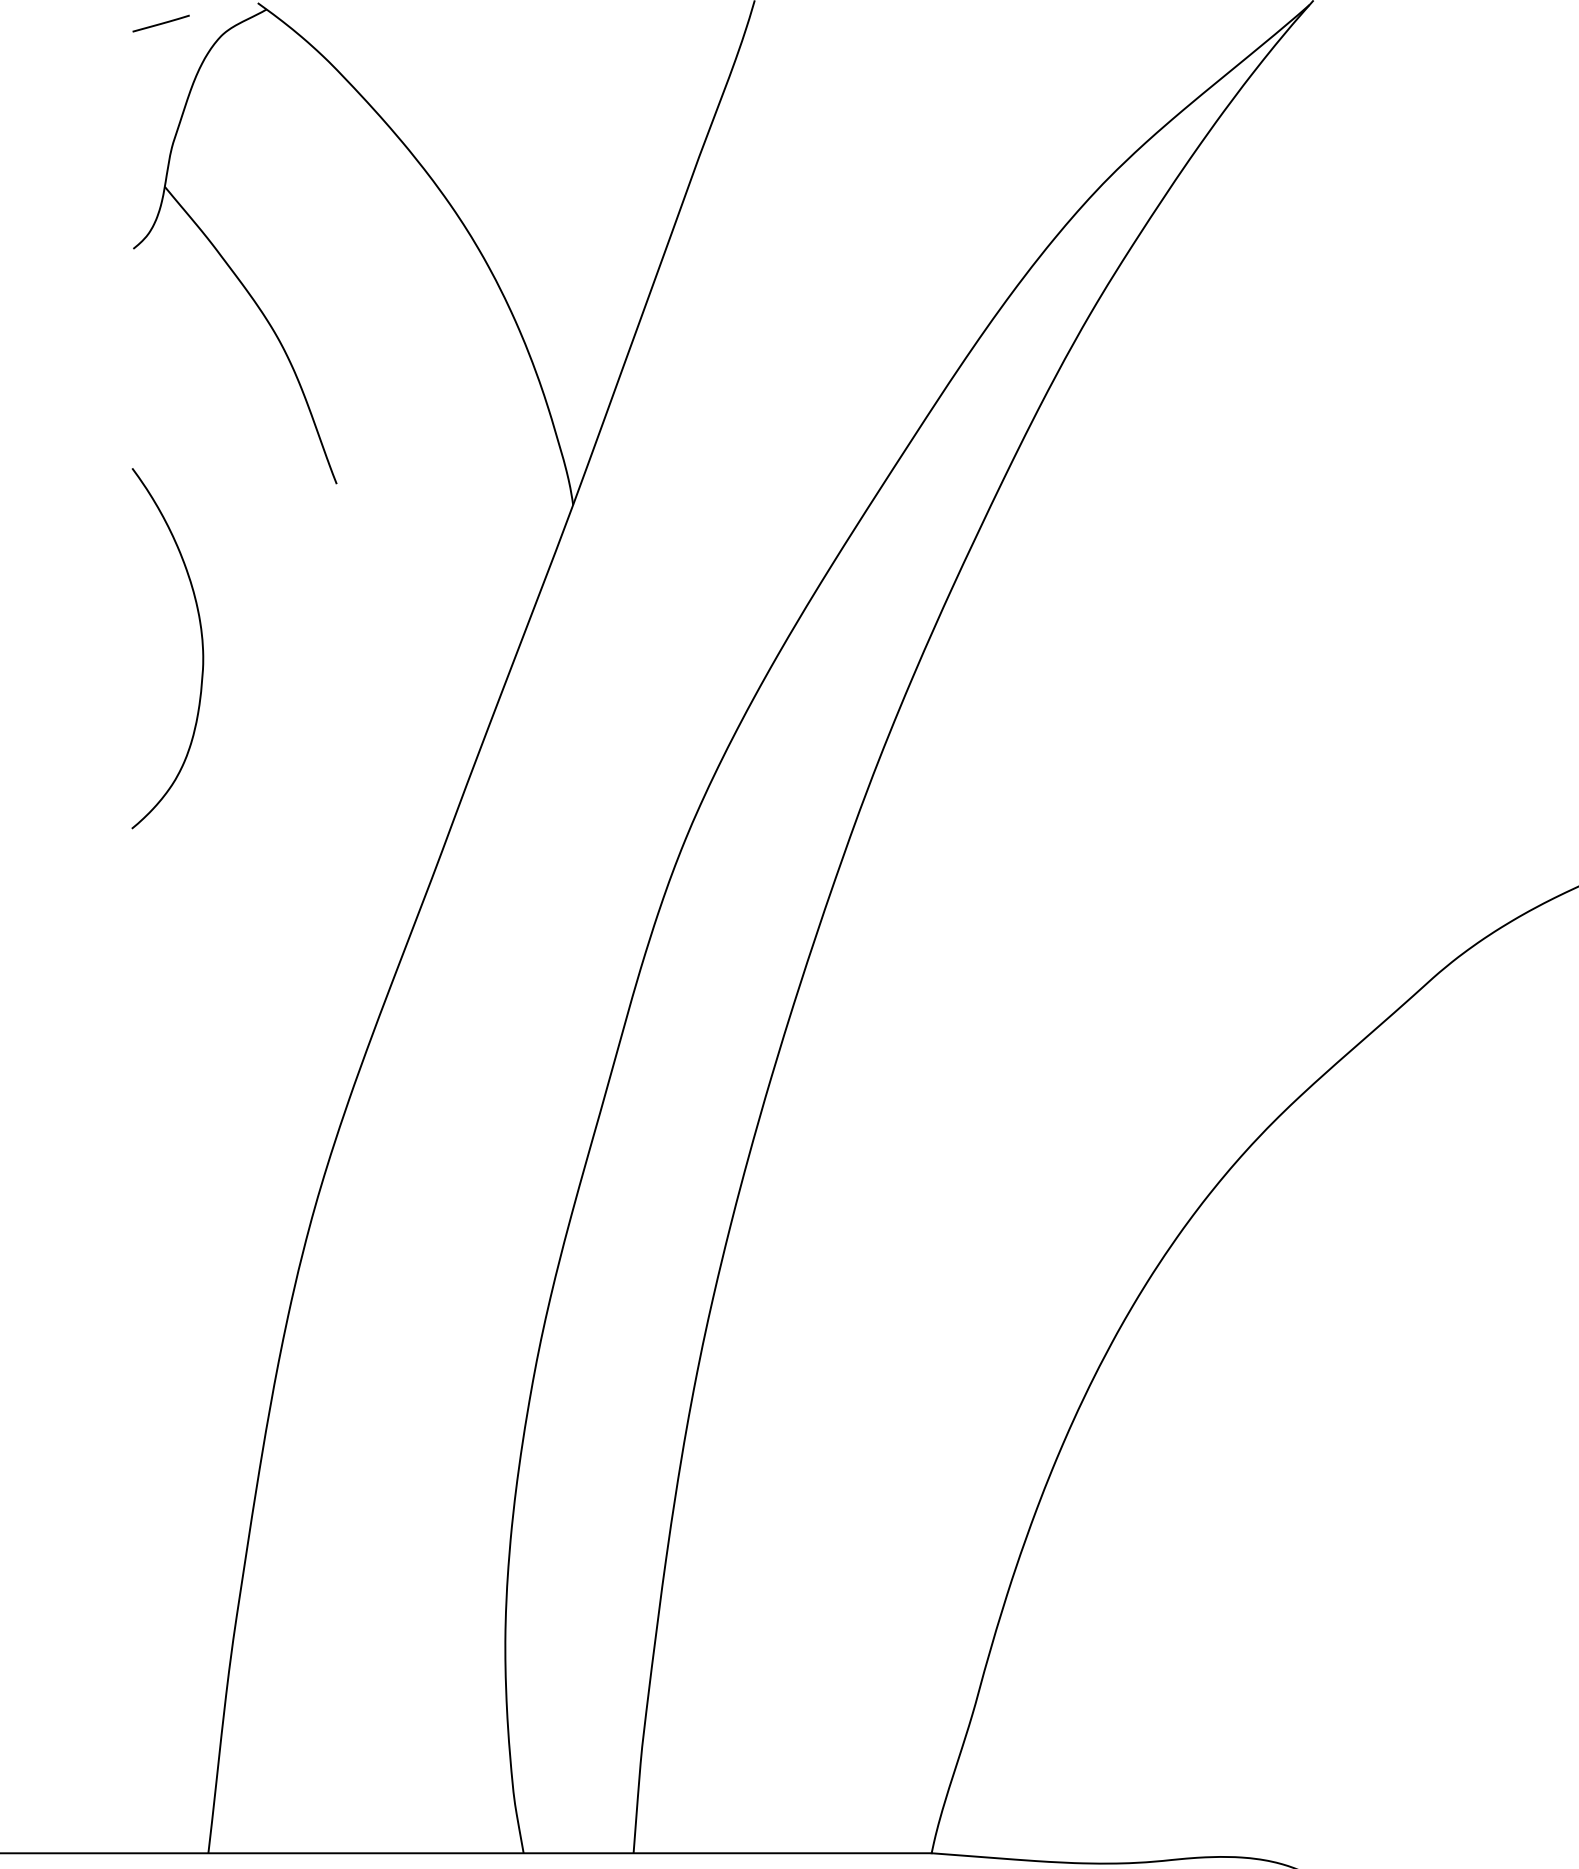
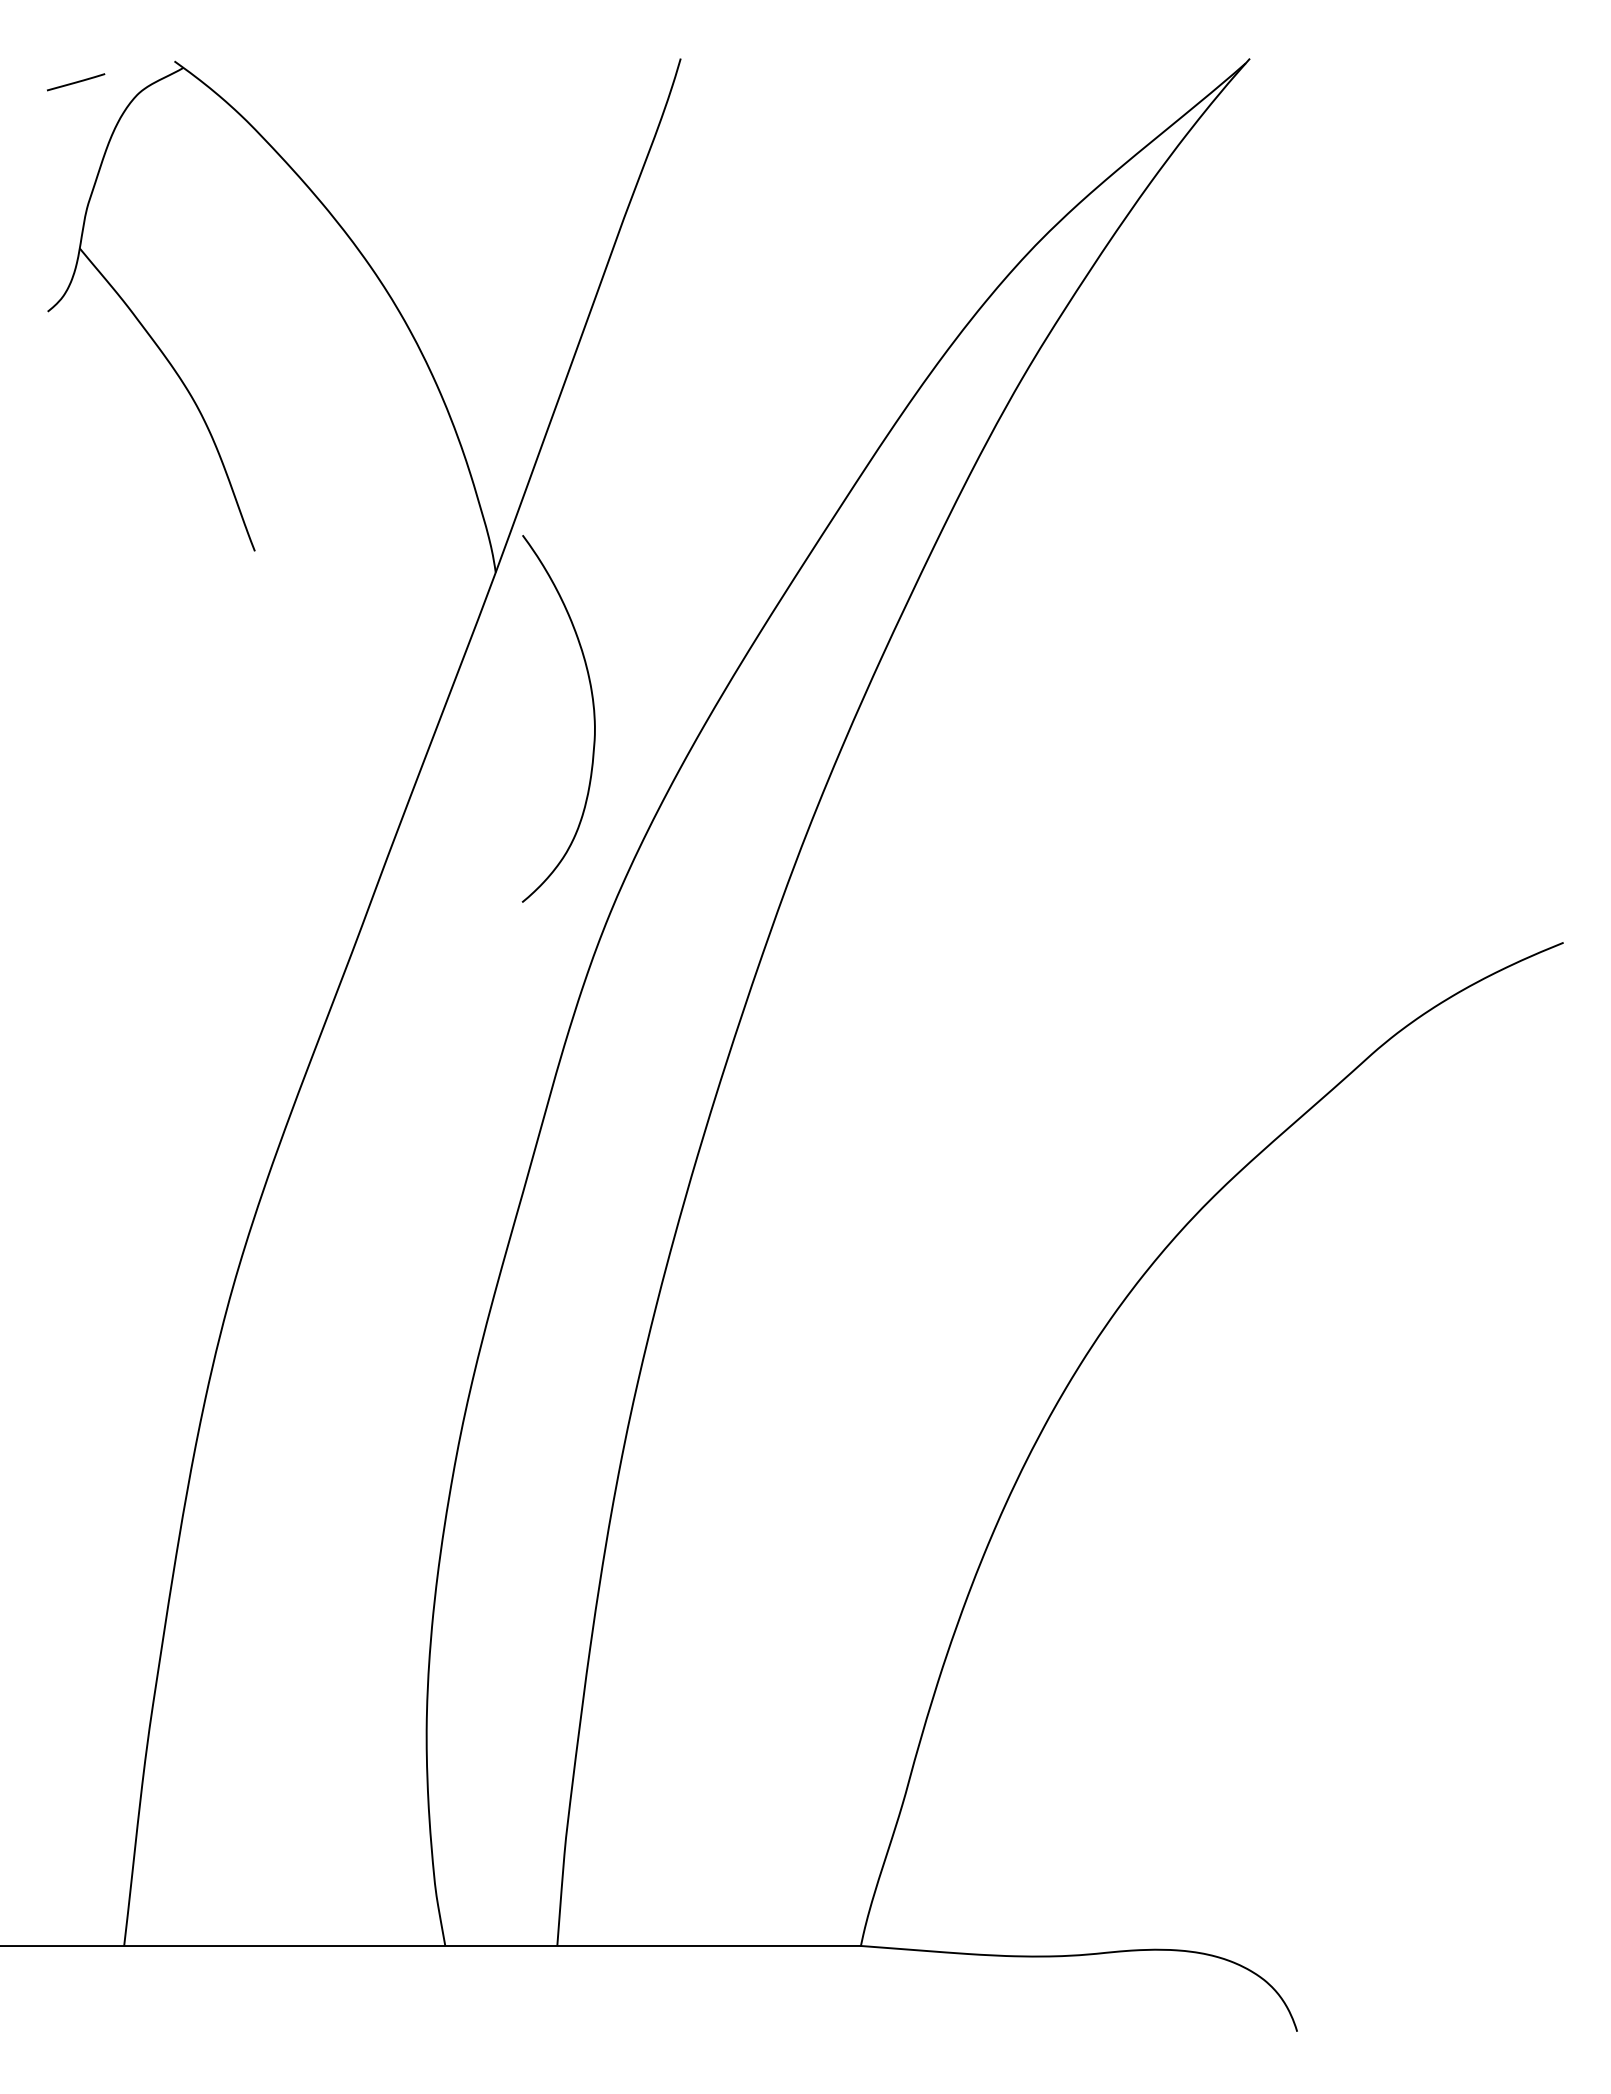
curve: (201, 648) -> (593, 718), moved

